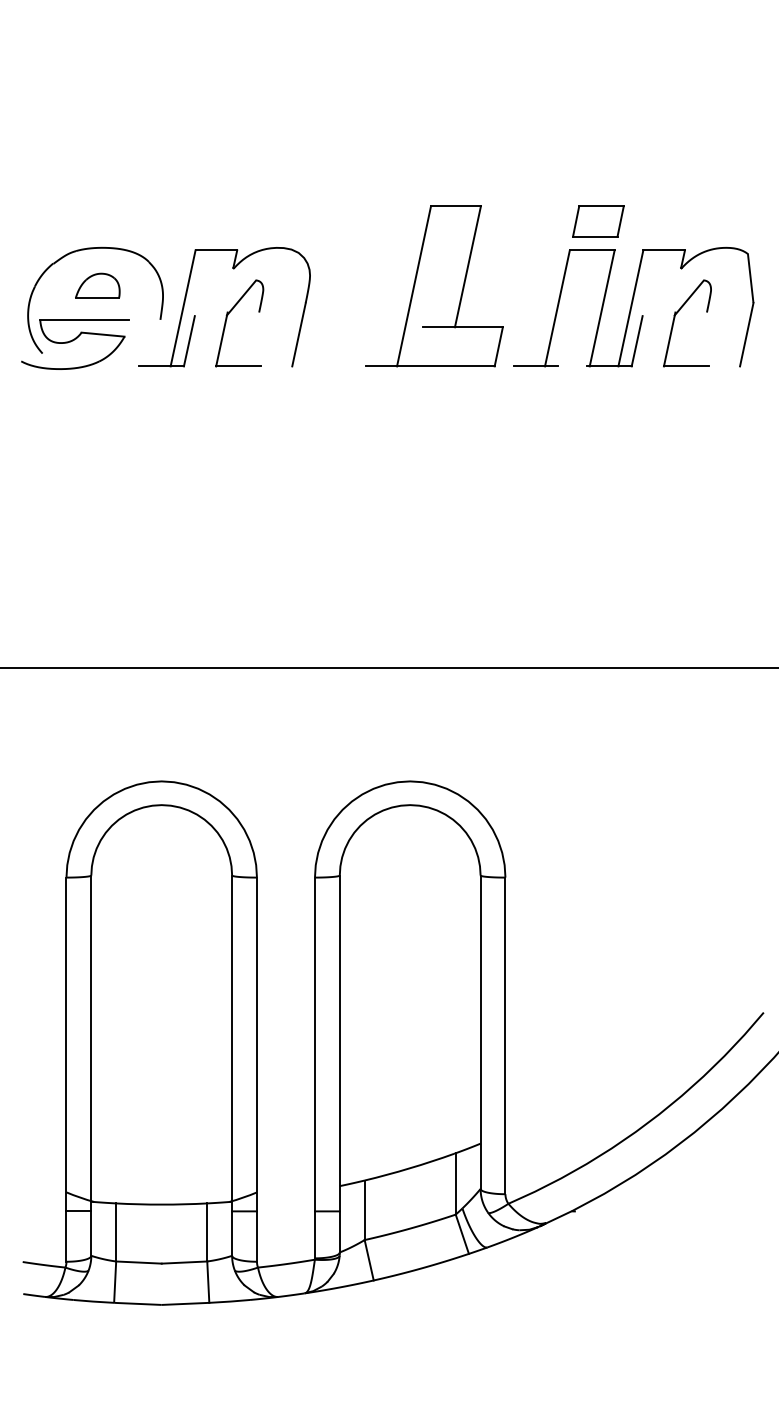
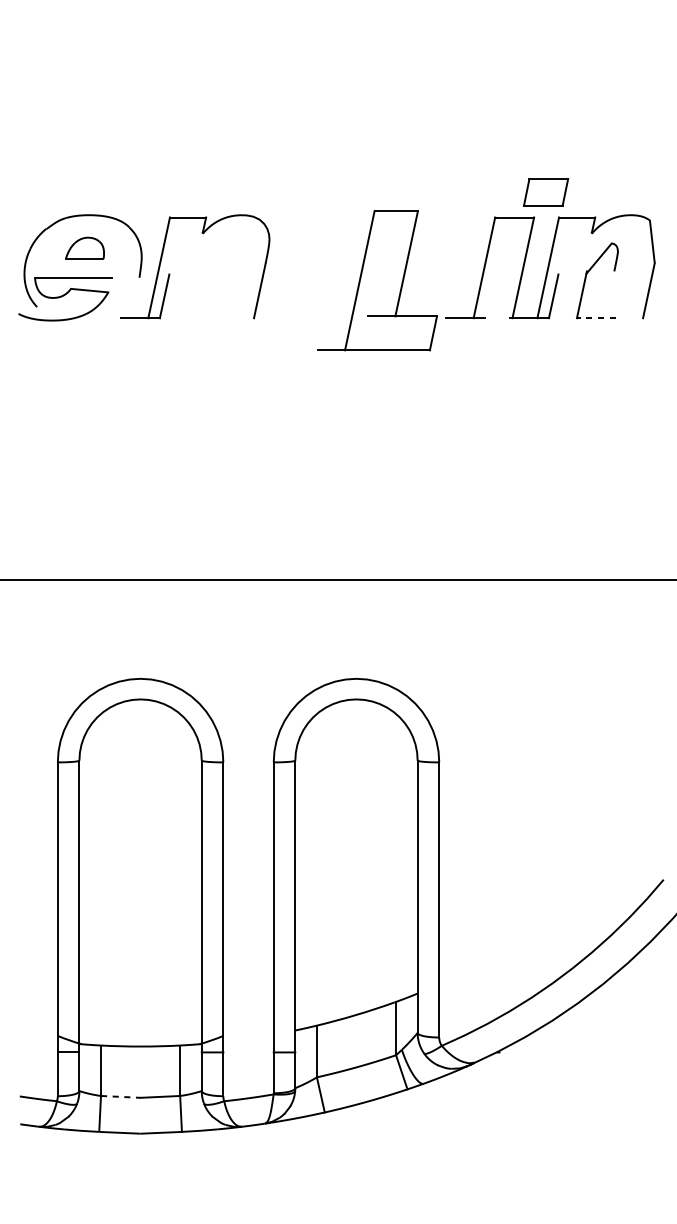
part: (598, 221) -> (546, 192), moved
part: (434, 286) -> (377, 280), moved
part: (227, 319) -> (197, 277), removed
line: (685, 366) -> (595, 318), solid -> dashed
line: (138, 1262) -> (120, 1096), solid -> dashed

